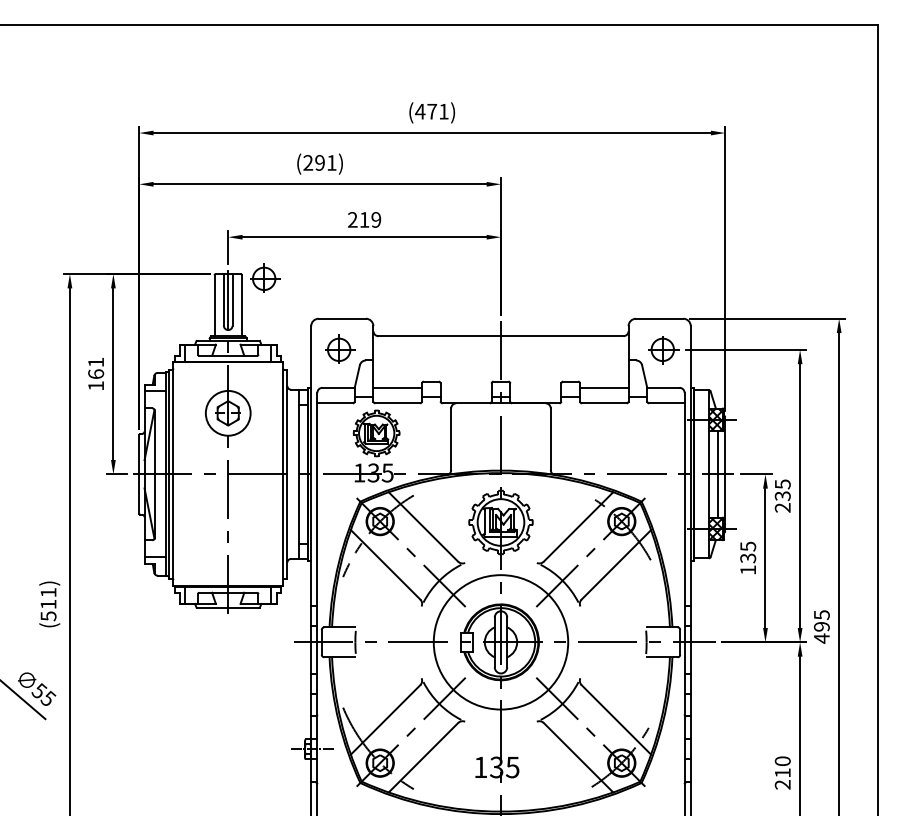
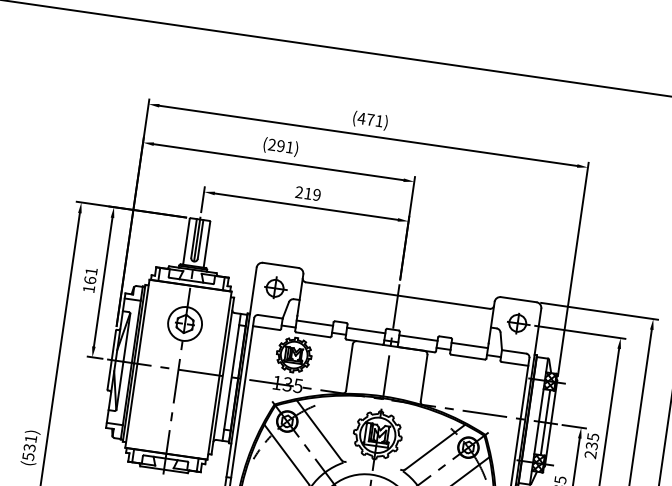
part: (265, 277) -> (227, 226), removed
line: (465, 387) -> (365, 330), added
line: (535, 387) -> (418, 337), added
text: (48, 604) -> (29, 447), (511) -> (531)

